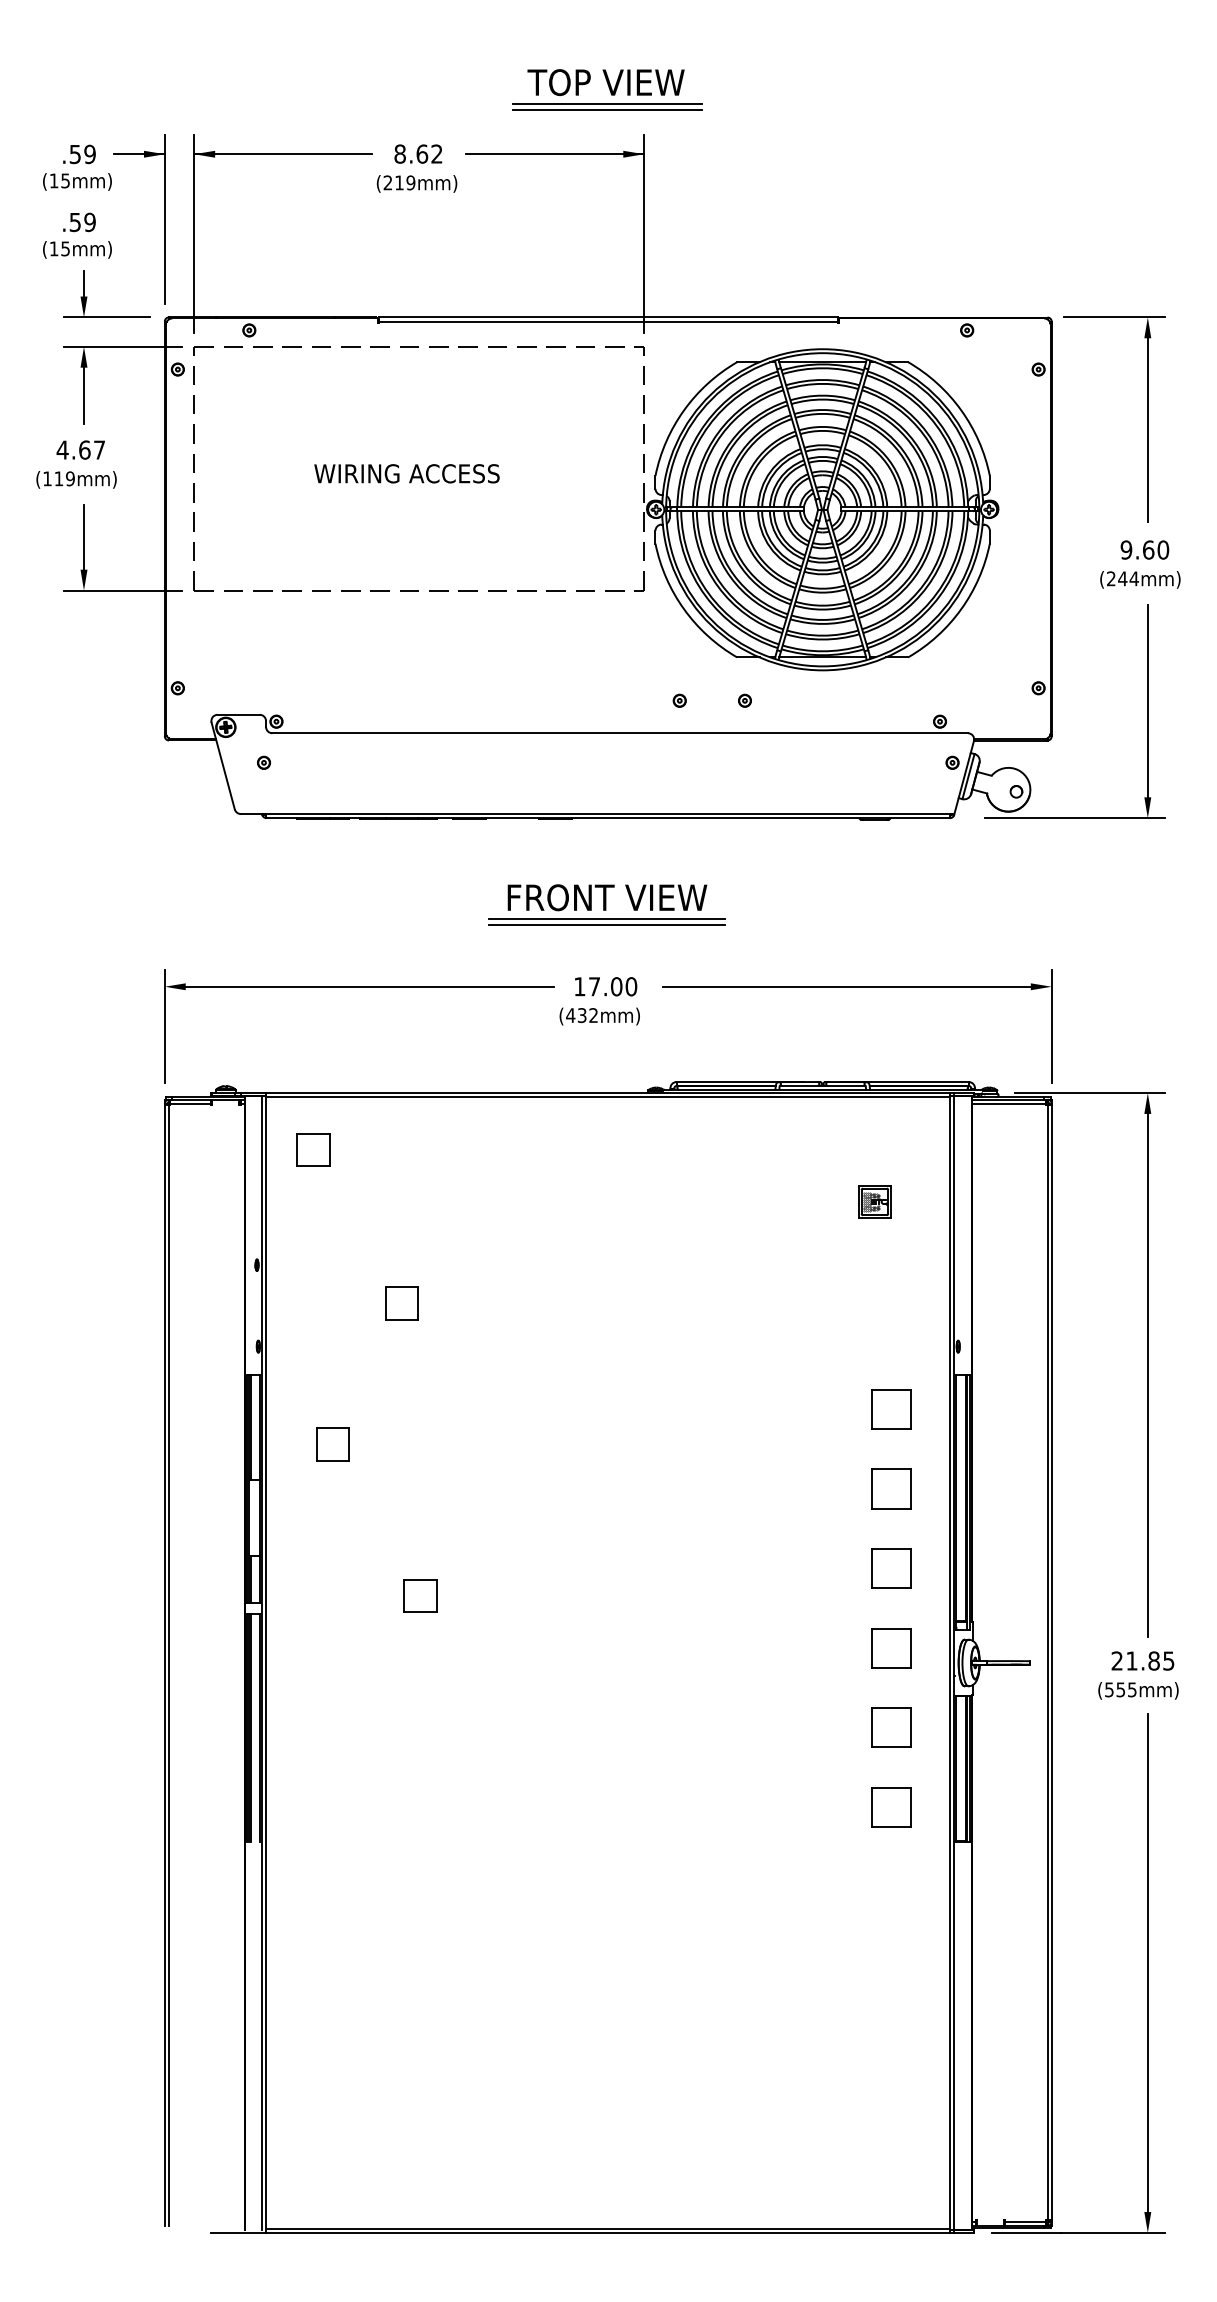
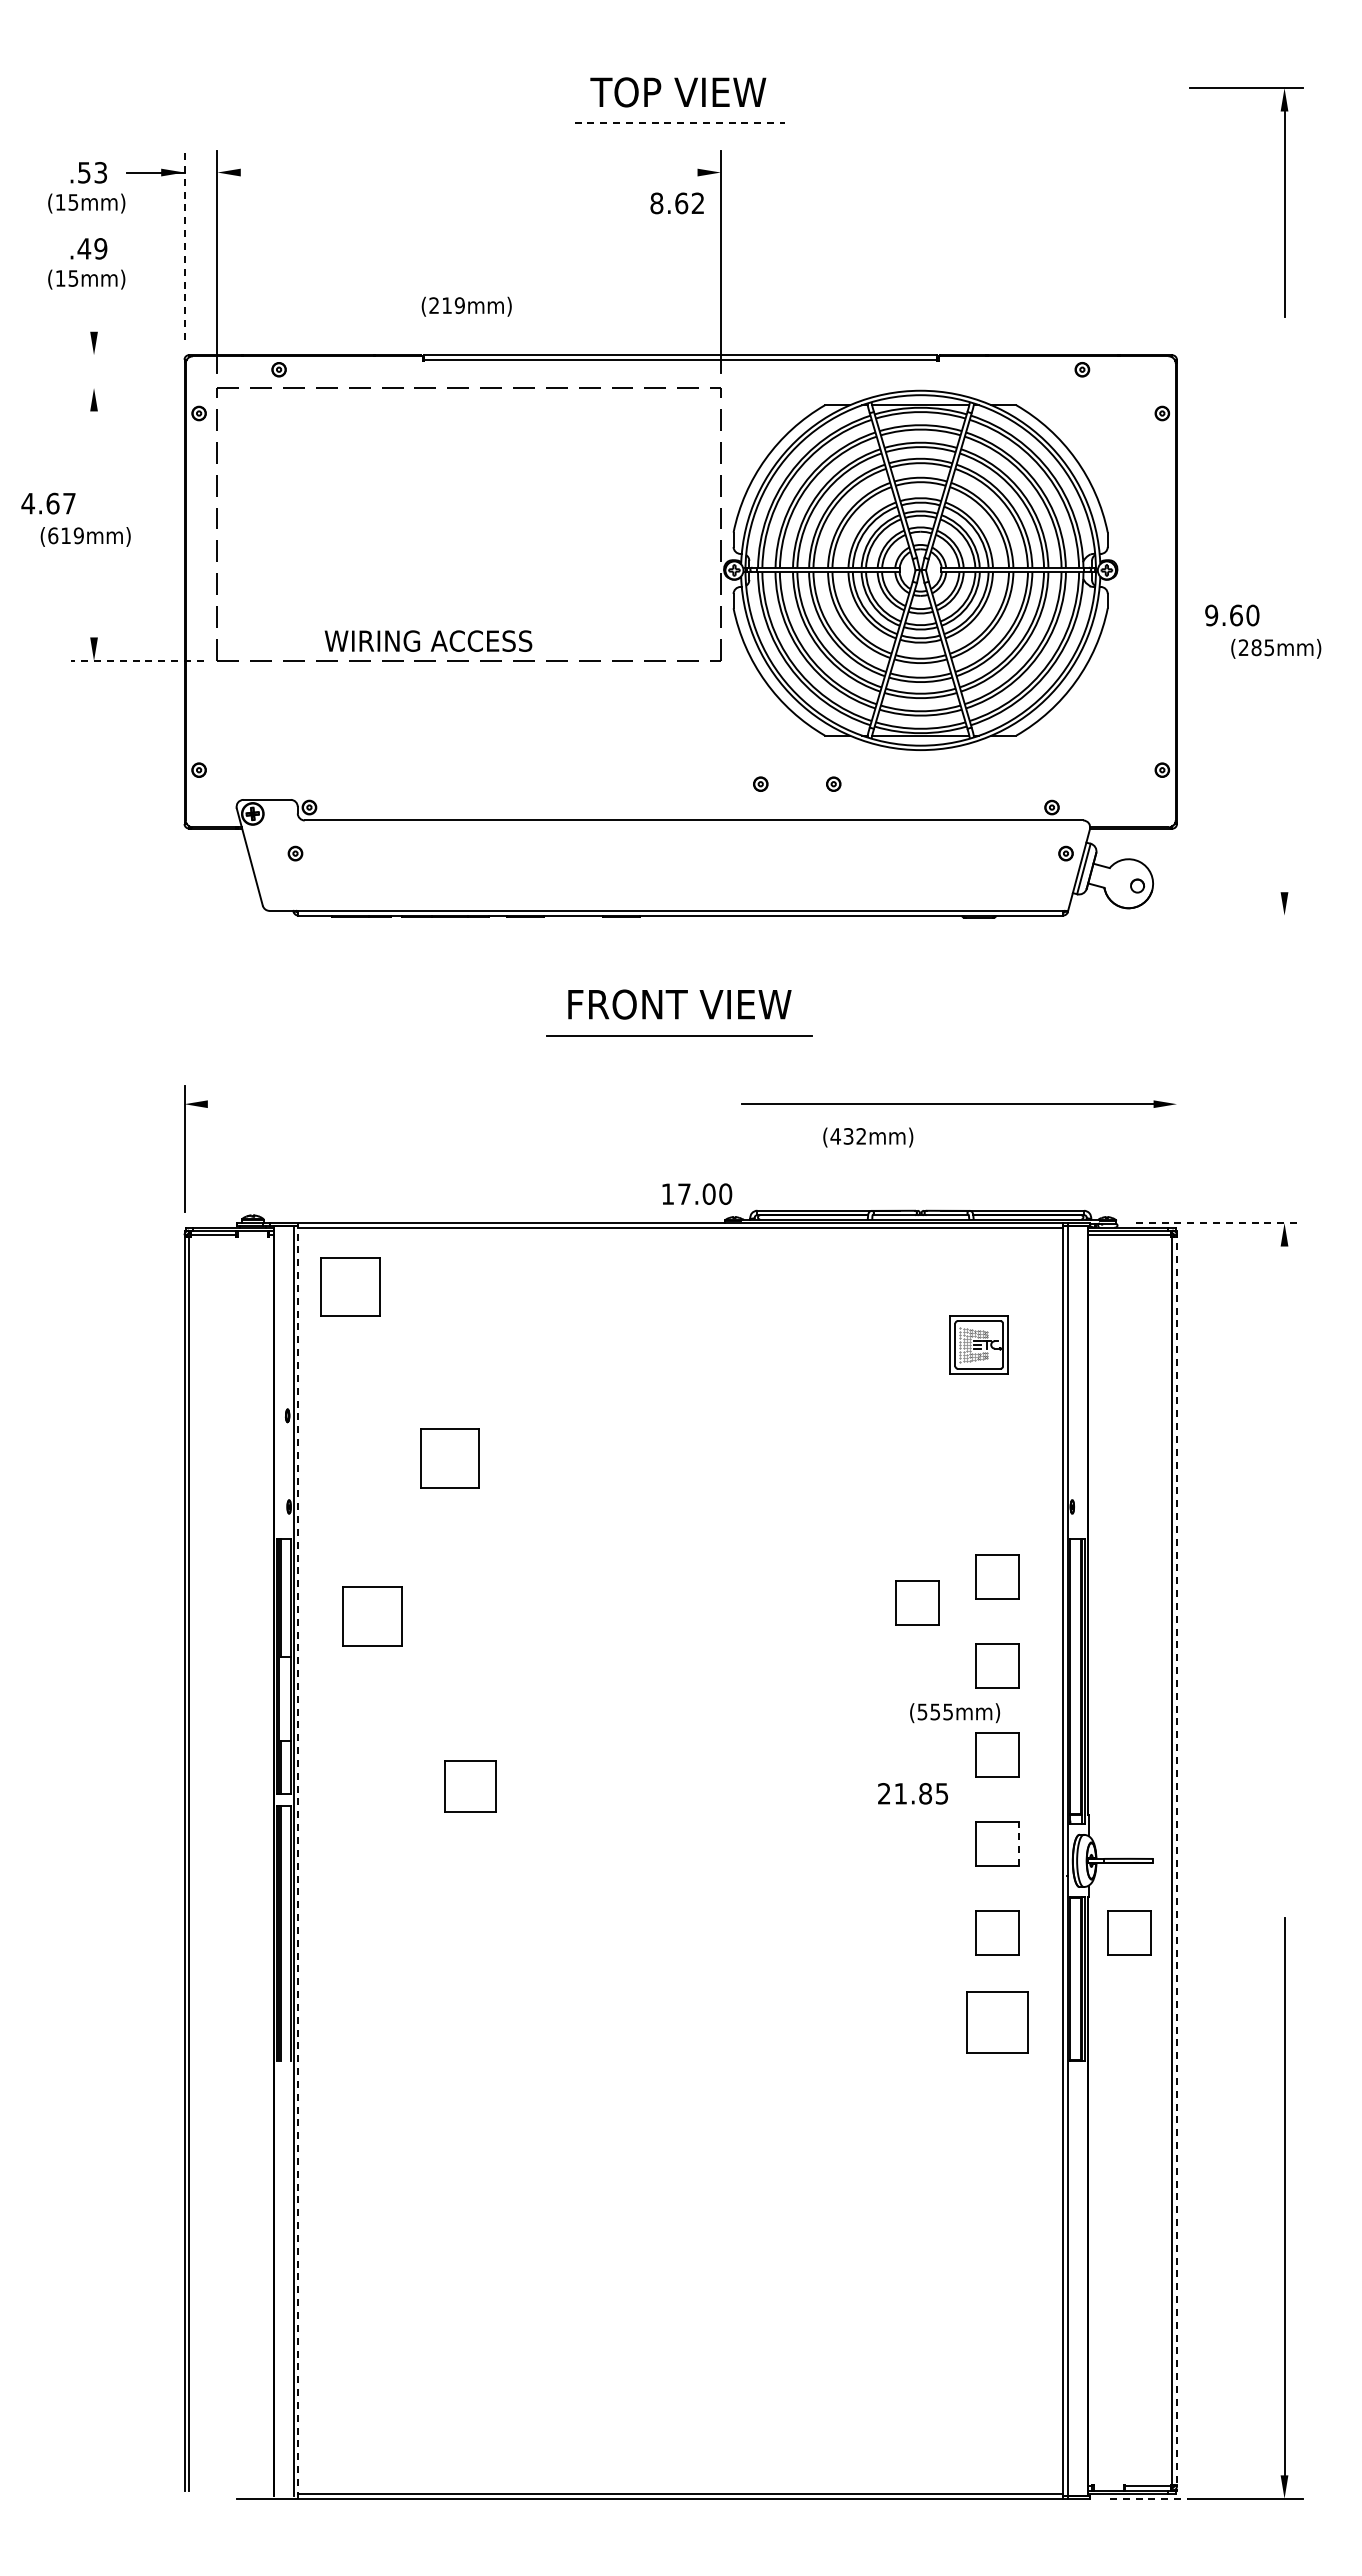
line: (607, 104) -> (679, 116), removed
line: (608, 110) -> (680, 123), solid -> dashed
text: (89, 154) -> (100, 172), .59 -> .53
line: (282, 154) -> (316, 172), removed
text: (417, 154) -> (676, 203), moved
line: (554, 154) -> (620, 172), removed
text: (416, 183) -> (466, 306), moved
line: (164, 219) -> (184, 245), solid -> dashed
text: (75, 222) -> (84, 248), .59 -> .49
line: (84, 282) -> (94, 316), removed
line: (106, 317) -> (119, 355), removed
line: (122, 347) -> (137, 388), removed
line: (84, 395) -> (94, 442), removed
part: (1147, 419) -> (1284, 202), moved
text: (80, 449) -> (48, 503), moved
text: (406, 473) -> (428, 640), moved
text: (47, 478) -> (53, 535), (119mm) -> (619mm)
line: (84, 536) -> (94, 600), removed
text: (1145, 550) -> (1232, 615), moved
text: (1128, 578) -> (1262, 647), (244mm) -> (285mm)
line: (122, 590) -> (137, 660), solid -> dashed
line: (1147, 701) -> (1284, 784), removed
line: (1074, 818) -> (1202, 915), removed
line: (606, 919) -> (678, 1028), removed
text: (606, 986) -> (697, 1193), moved
line: (369, 987) -> (413, 1104), removed
text: (600, 1016) -> (868, 1137), moved
line: (1051, 1026) -> (1176, 1148), removed
line: (1089, 1093) -> (1219, 1223), solid -> dashed
part: (313, 1149) -> (350, 1286), size x1.6
part: (874, 1201) -> (978, 1344), size x1.6
part: (401, 1303) -> (449, 1458), size x1.6
line: (1147, 1374) -> (1284, 1538), removed
part: (819, 1432) -> (917, 1602), added
part: (332, 1444) -> (372, 1616), size x1.6
part: (420, 1595) -> (470, 1785), size x1.4
line: (910, 1648) -> (1019, 1844), solid -> dashed
text: (1142, 1660) -> (912, 1793), moved
line: (266, 1662) -> (298, 1860), solid -> dashed
line: (1051, 1663) -> (1176, 1861), solid -> dashed
text: (1138, 1691) -> (955, 1713), moved
part: (1009, 1726) -> (1129, 1932), added
part: (891, 1806) -> (997, 2021), size x1.4
line: (1026, 2232) -> (1148, 2498), solid -> dashed

